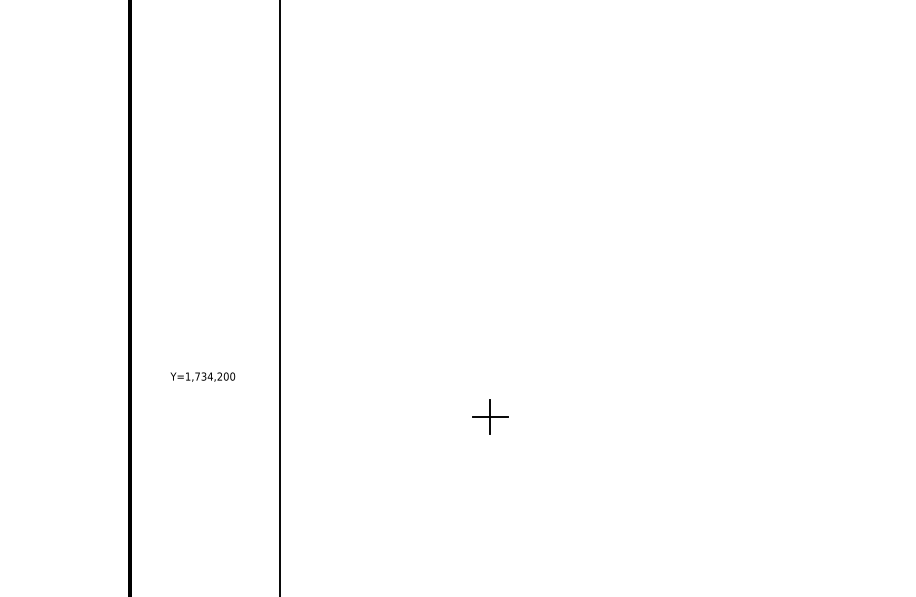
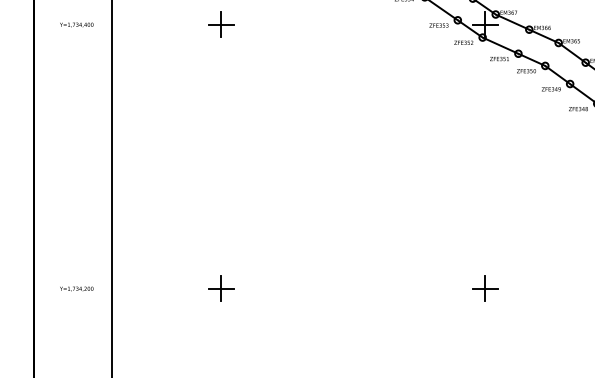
text: (202, 375) -> (76, 288), moved
part: (490, 416) -> (221, 288), size x1.43

